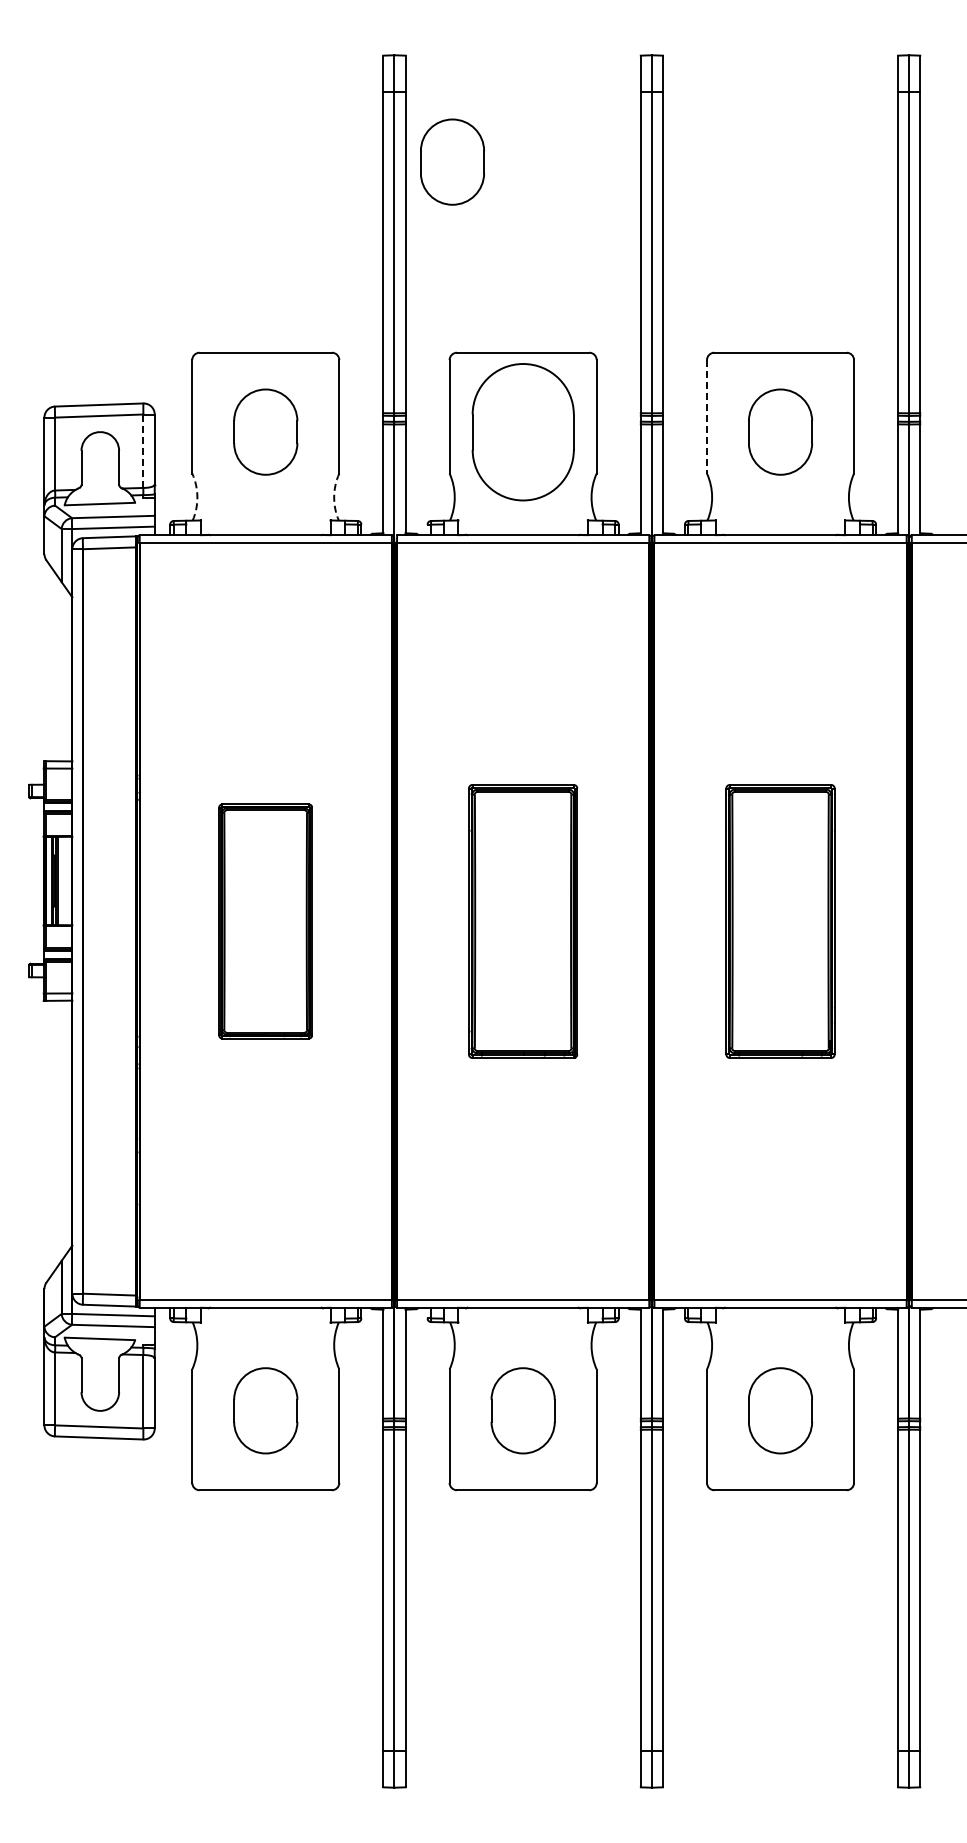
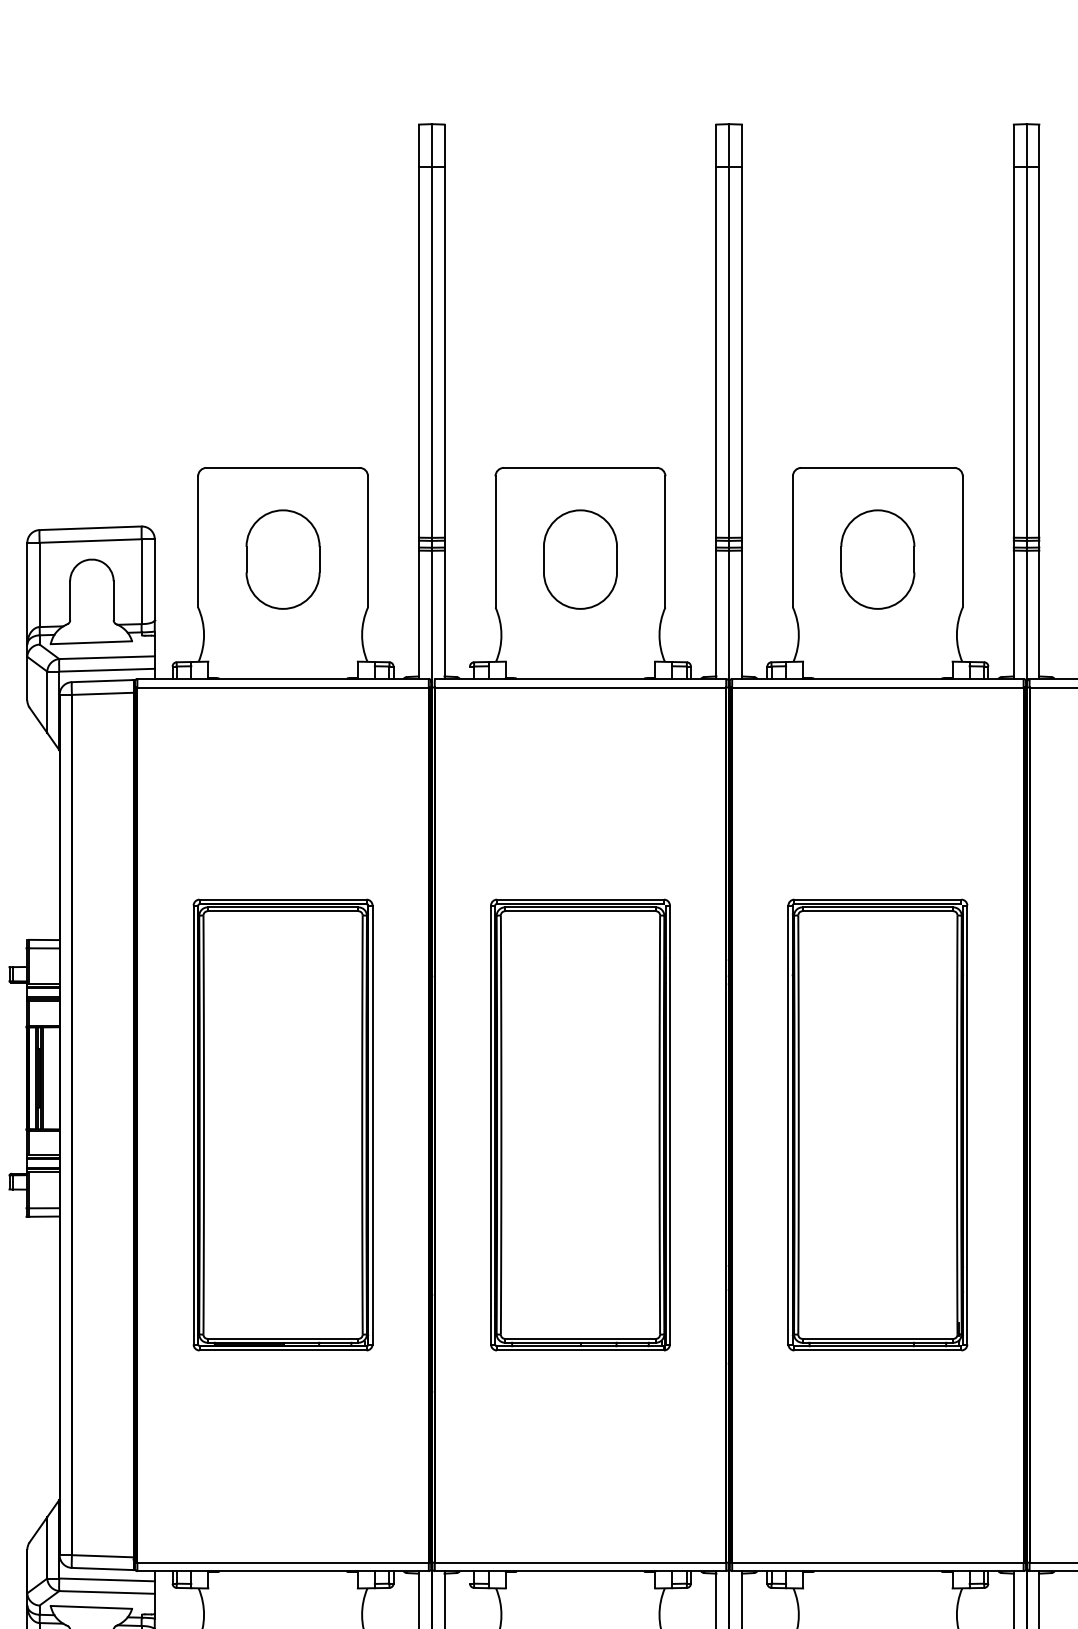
part: (452, 161) -> (498, 246), removed
line: (707, 416) -> (793, 541), dashed -> solid
part: (522, 431) -> (579, 558), size x0.62
line: (143, 451) -> (141, 581), dashed -> solid
arc: (197, 497) -> (204, 635), dashed -> solid
arc: (334, 497) -> (362, 635), dashed -> solid
part: (265, 921) -> (282, 1125), size x1.67
part: (522, 921) -> (579, 1125), size x1.43
part: (780, 921) -> (877, 1125), size x1.43

